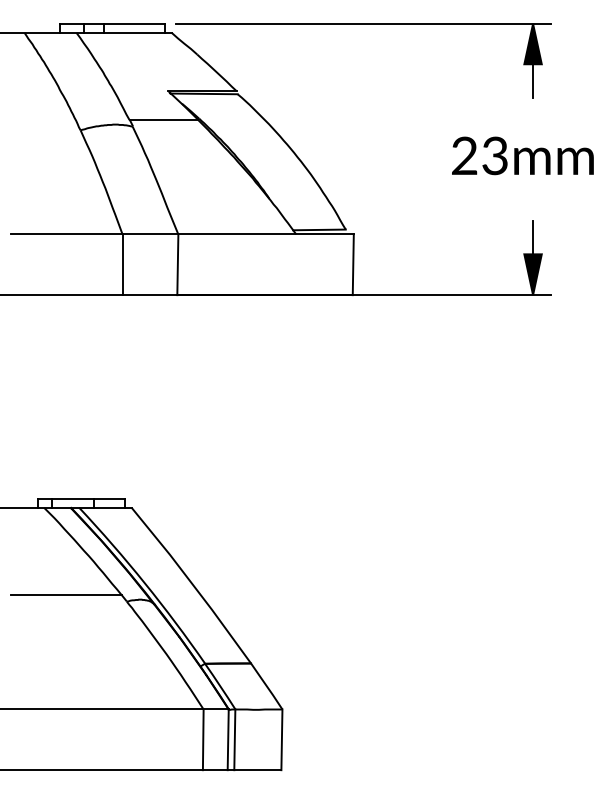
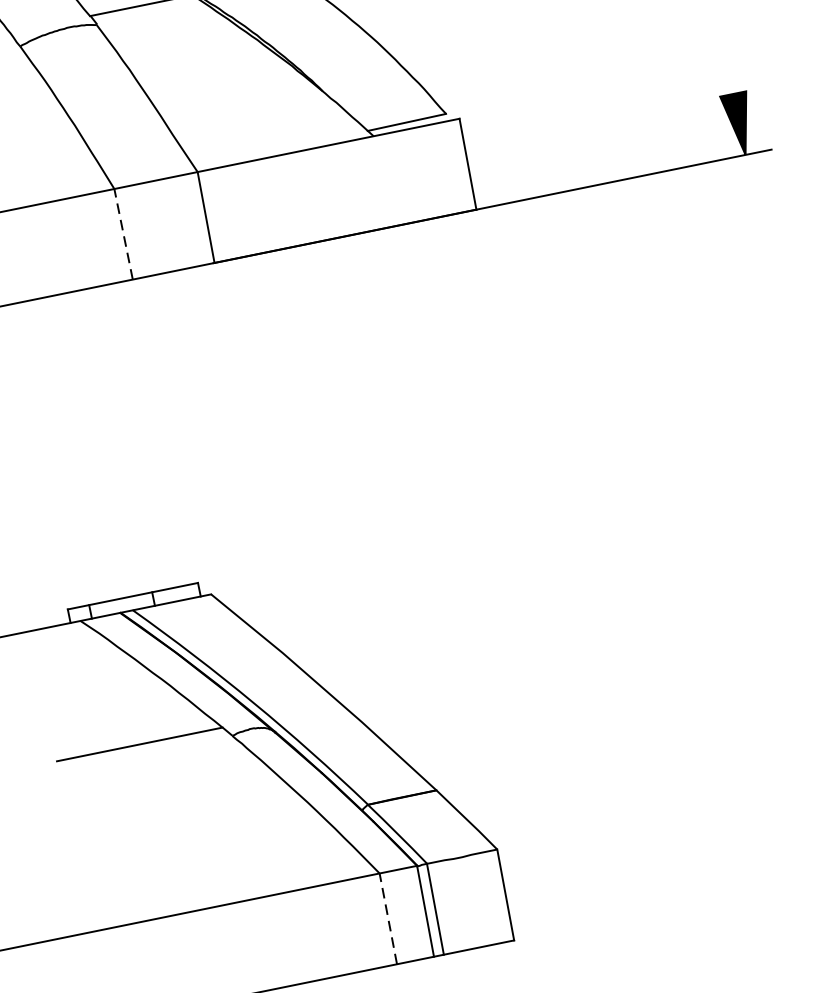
line: (533, 237) -> (728, 68), removed
line: (122, 264) -> (123, 233), solid -> dashed
line: (203, 739) -> (388, 918), solid -> dashed

